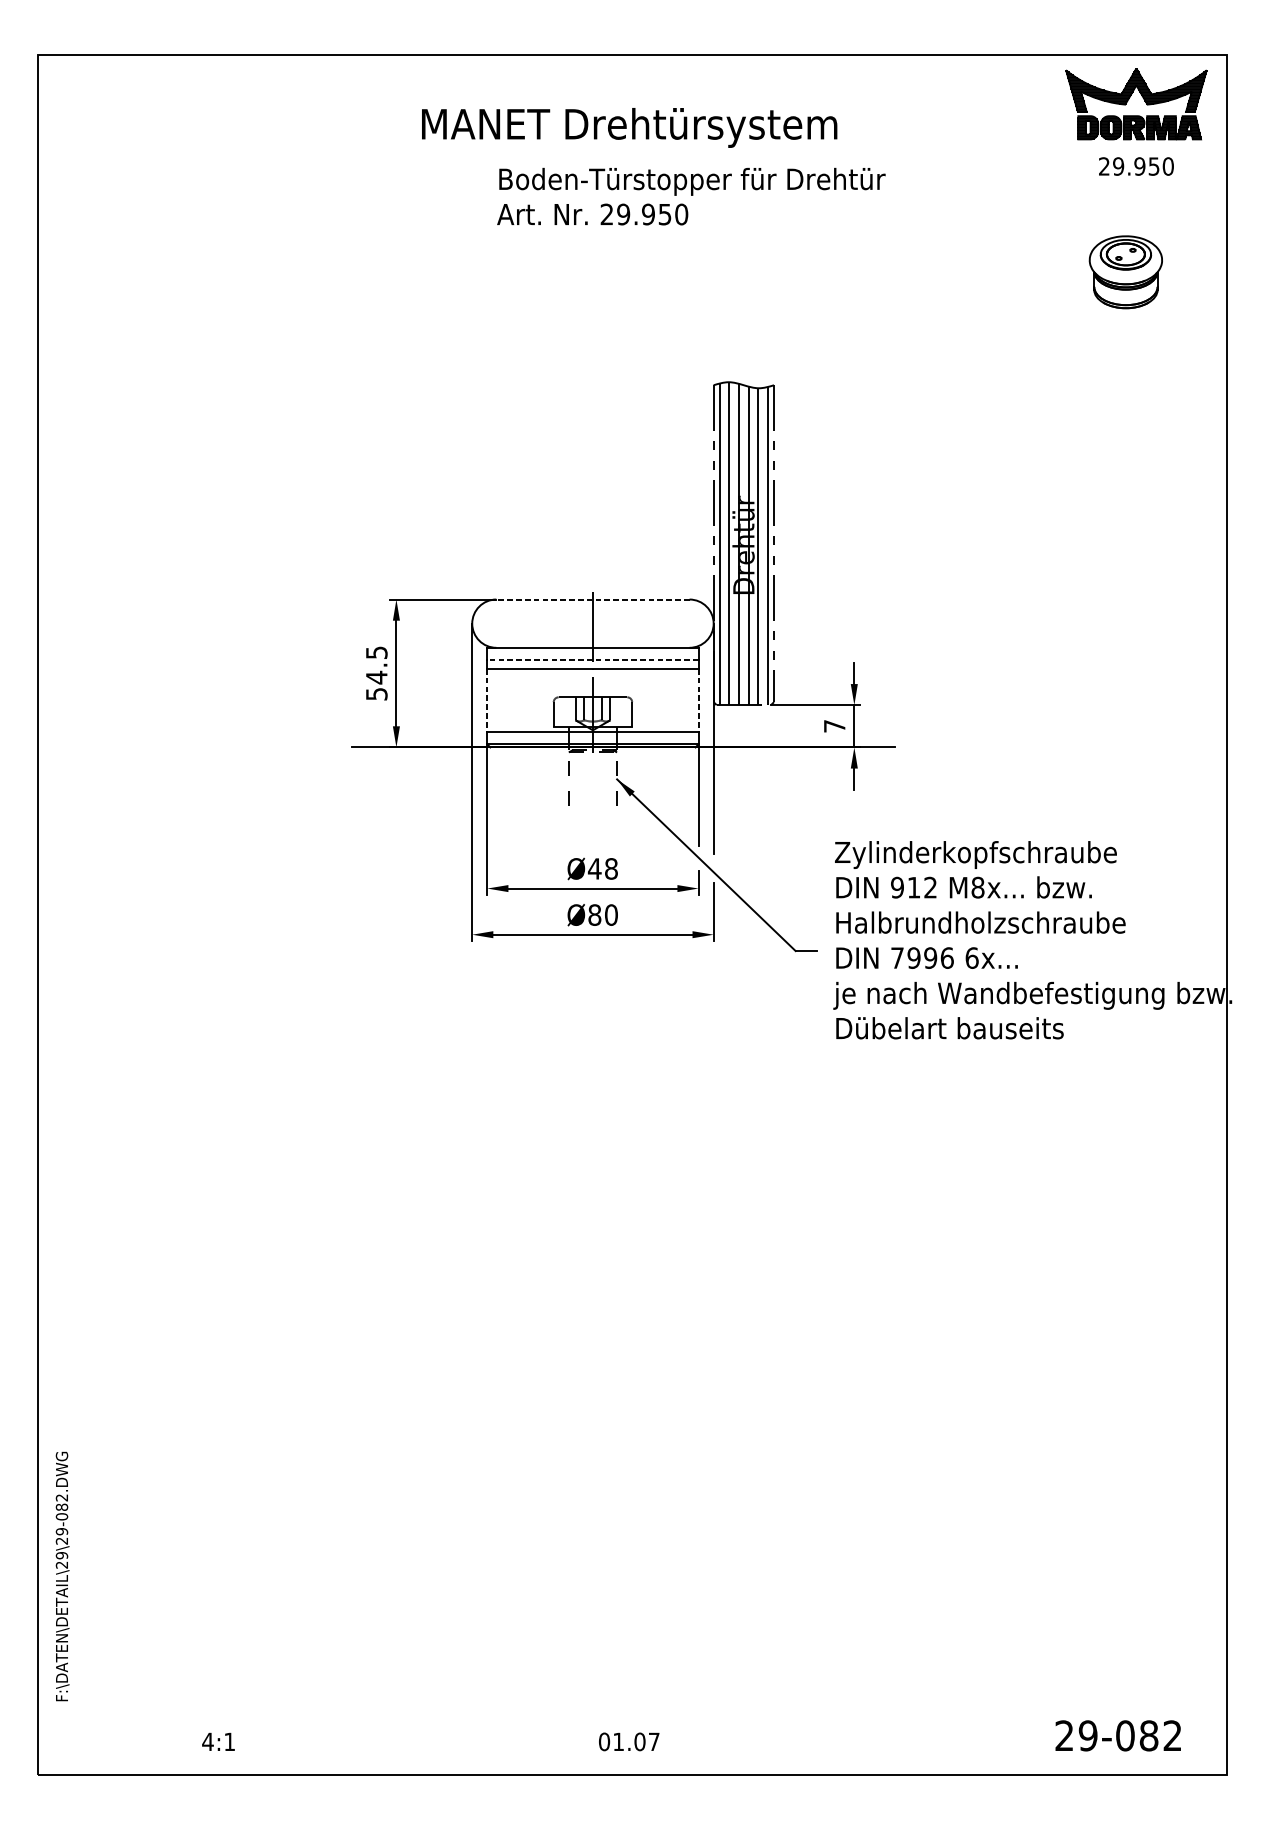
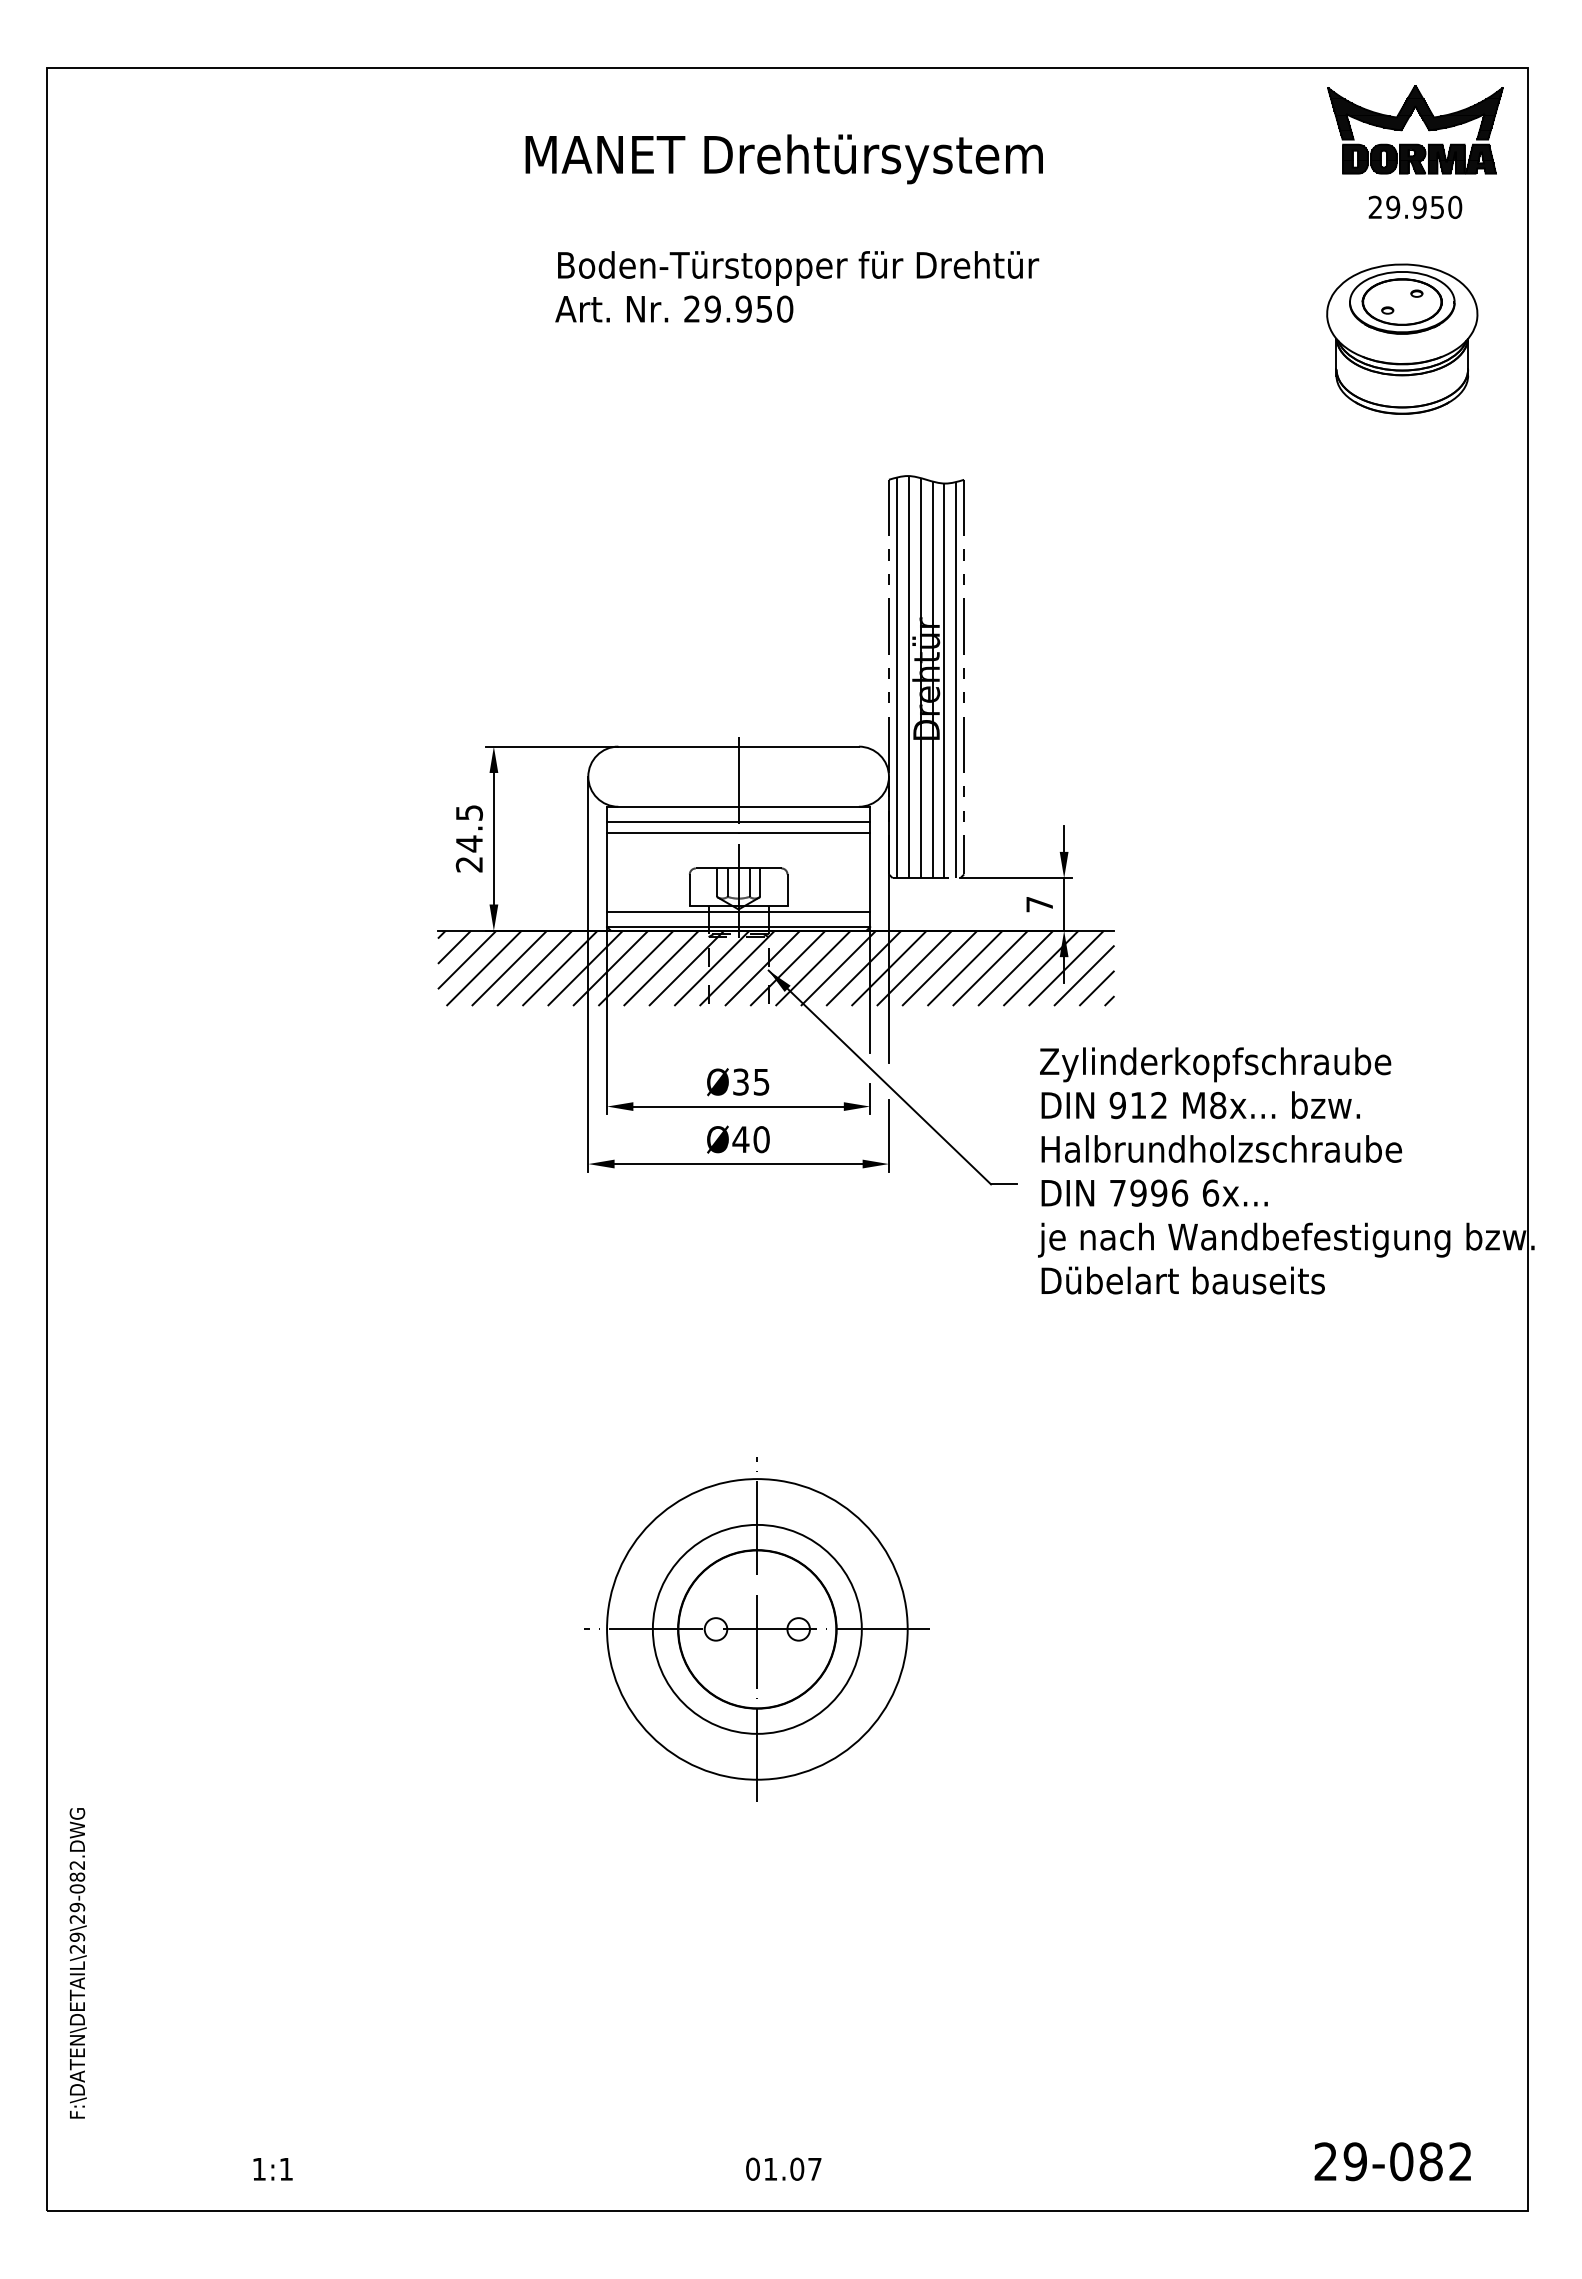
text: (691, 196) -> (797, 286), moved
part: (1126, 271) -> (1402, 338), size x1.67
line: (592, 599) -> (738, 746), dashed -> solid
line: (592, 659) -> (738, 821), dashed -> solid
text: (376, 694) -> (468, 864), 54.5 -> 24.5
line: (487, 701) -> (607, 873), dashed -> solid
line: (698, 701) -> (870, 873), dashed -> solid
hatch: (622, 776) -> (775, 967), added
text: (602, 868) -> (750, 1081), Ø48 -> Ø35
text: (594, 915) -> (740, 1139), Ø80 -> Ø40
part: (607, 1308) -> (756, 1629), added
text: (207, 1742) -> (258, 2169), 4:1 -> 1:1

